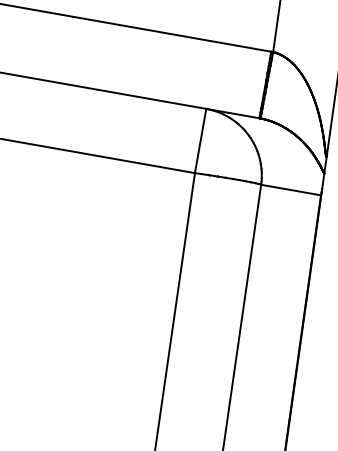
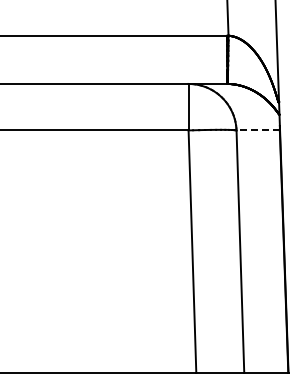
line: (291, 190) -> (258, 130), solid -> dashed

